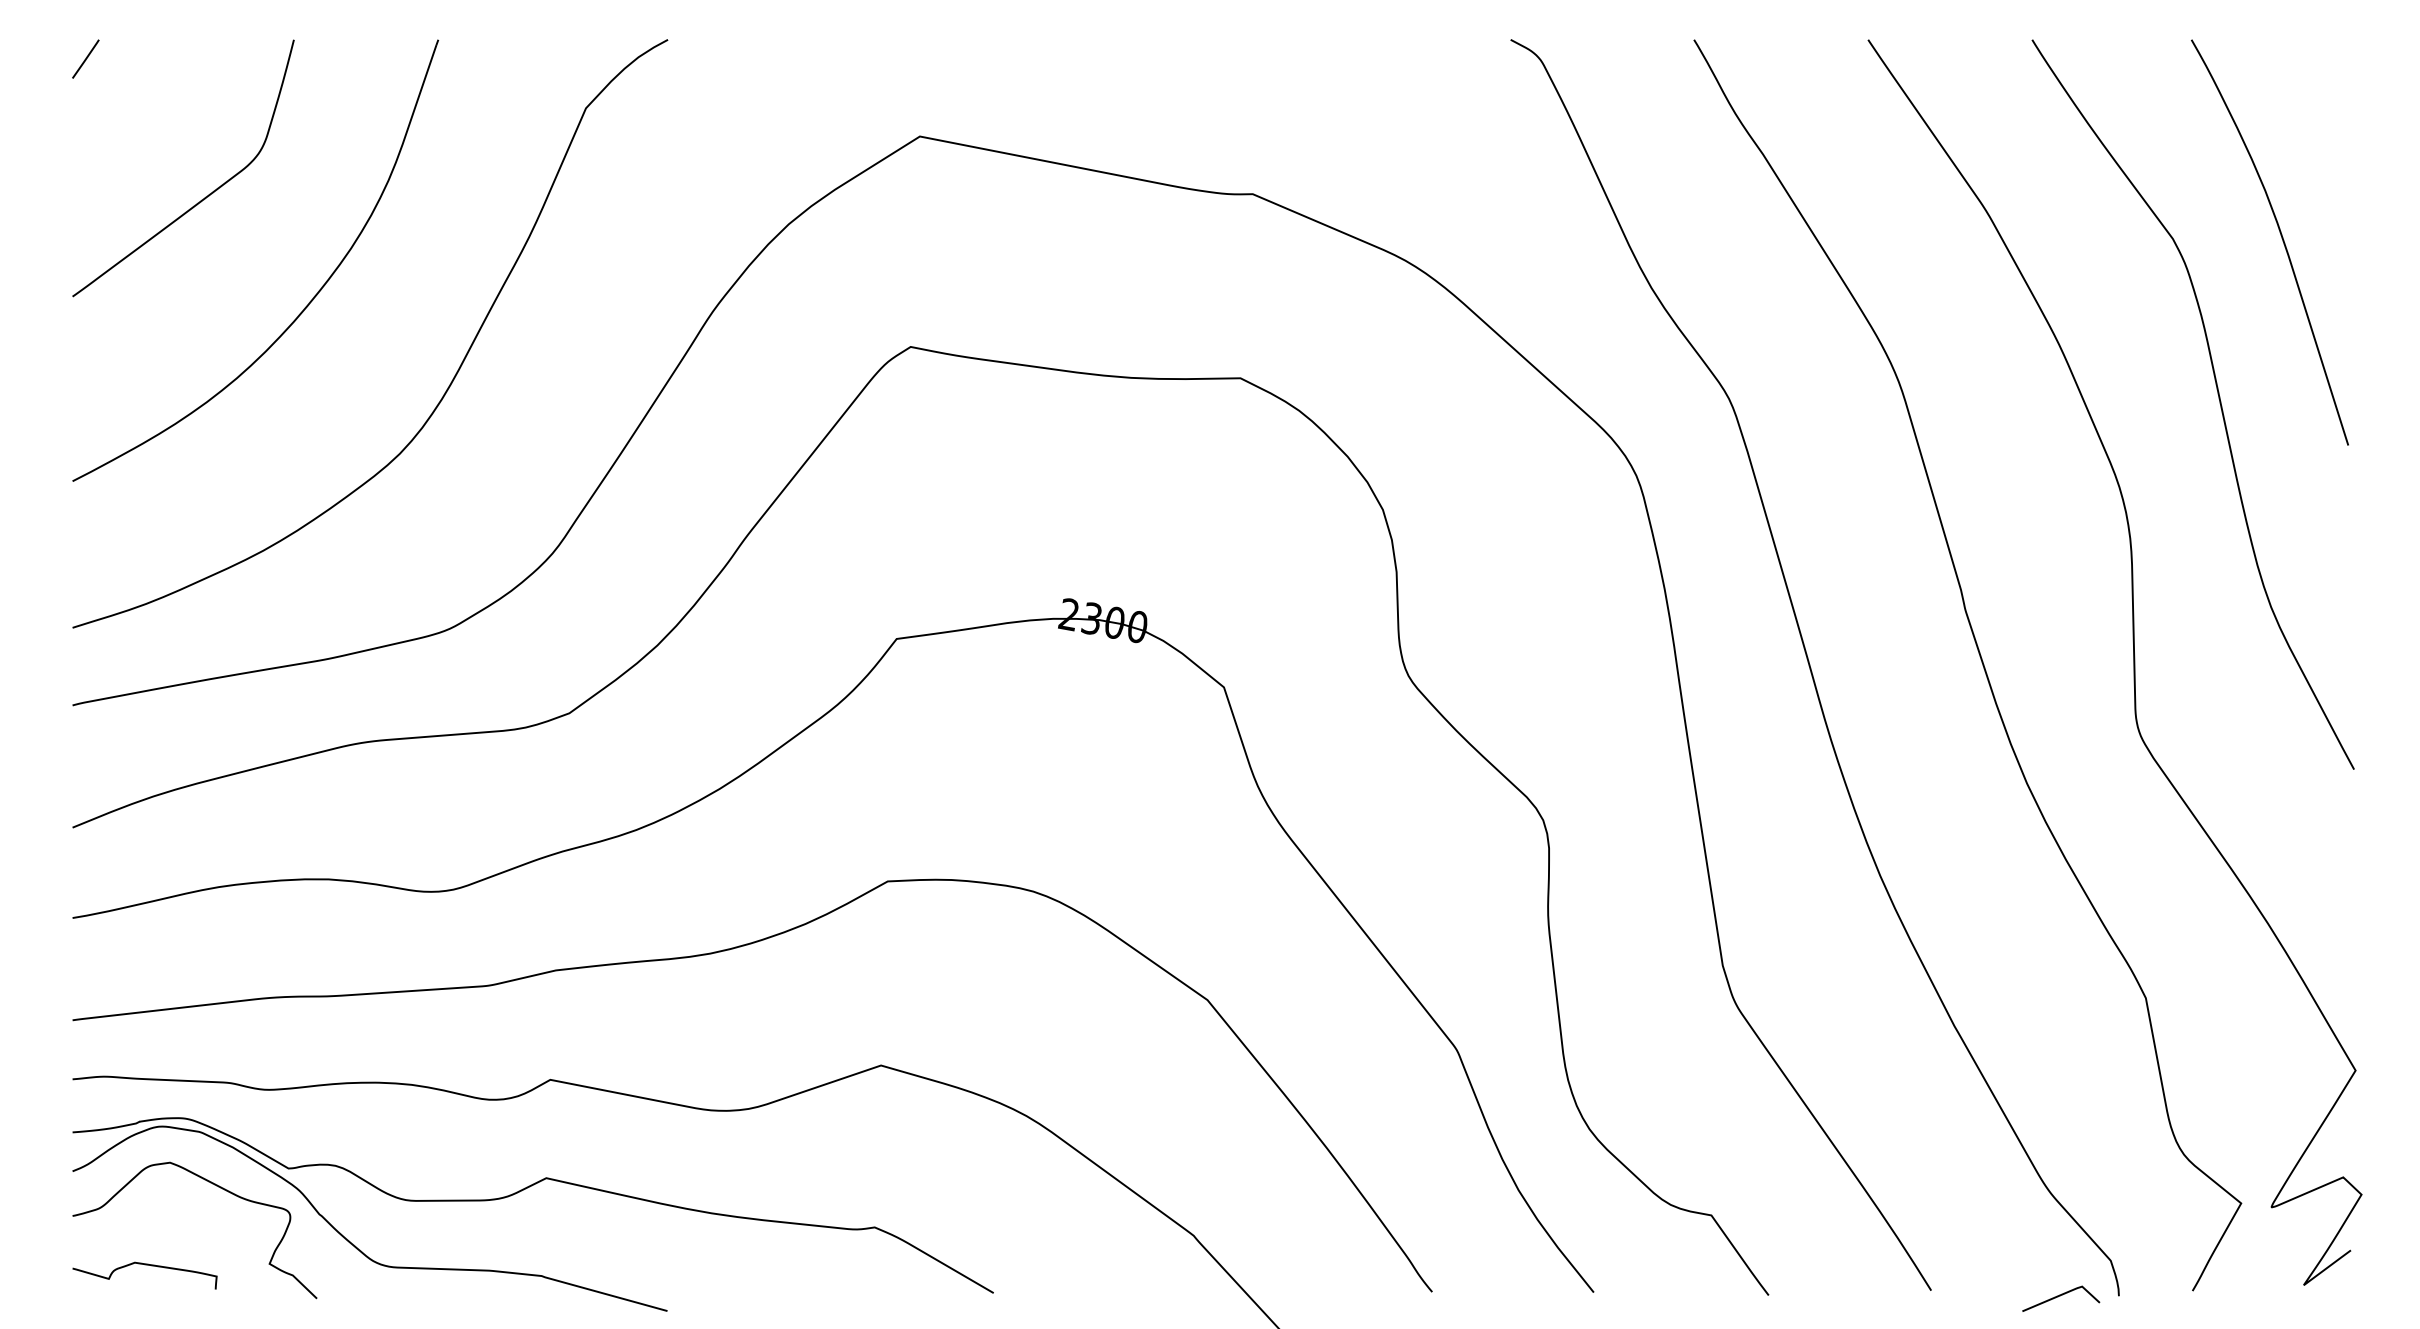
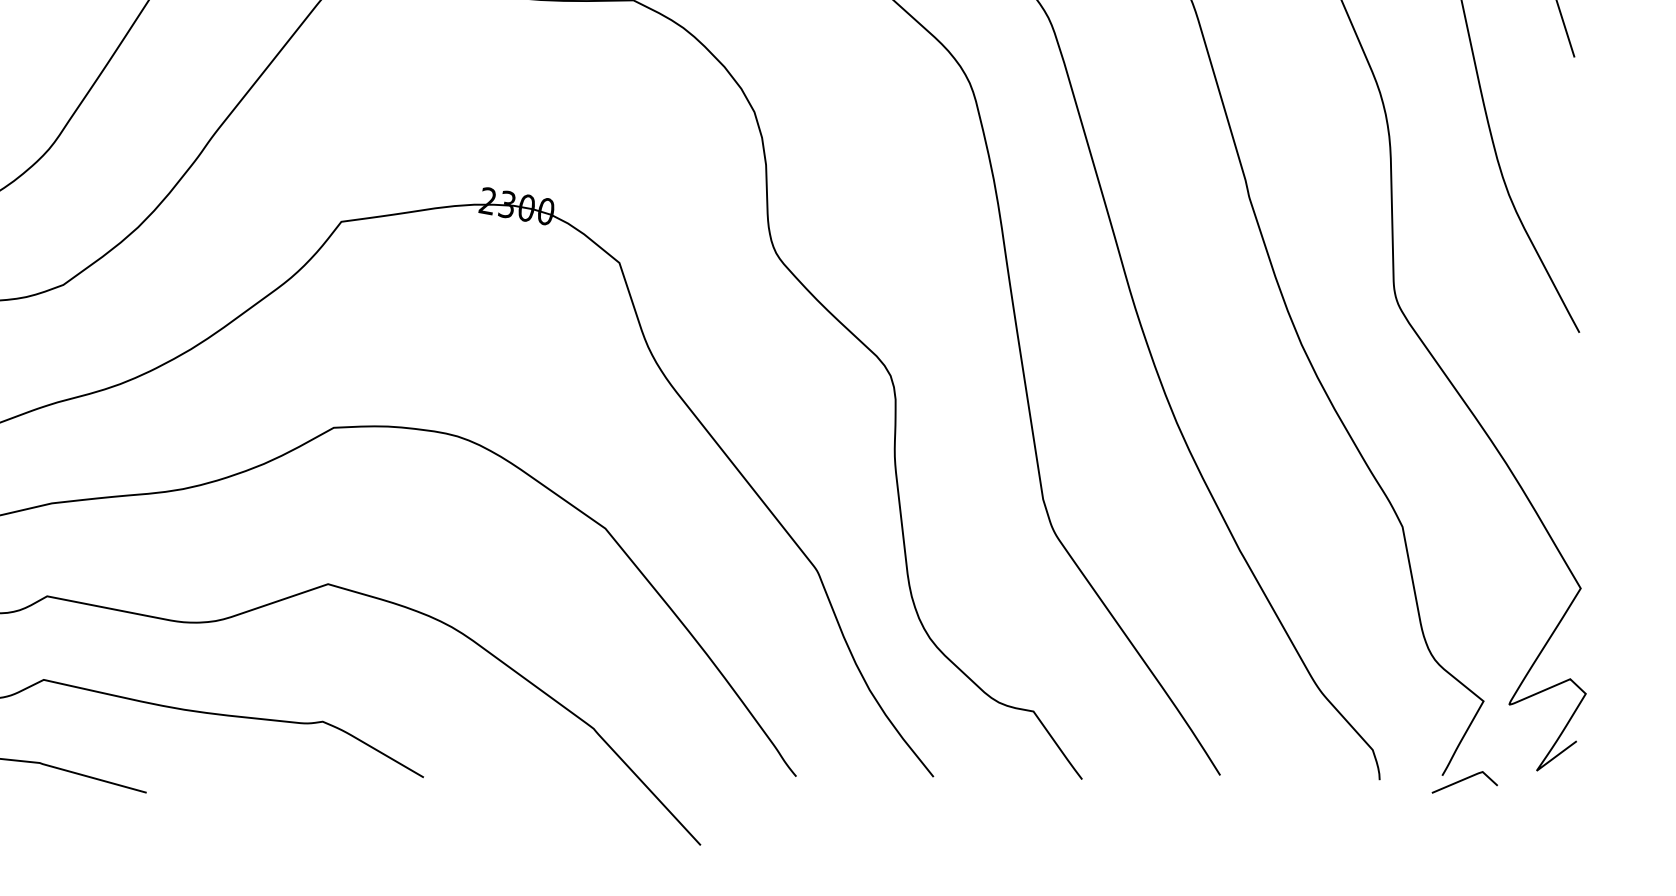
curve: (2060, 1296) -> (1464, 780), moved

